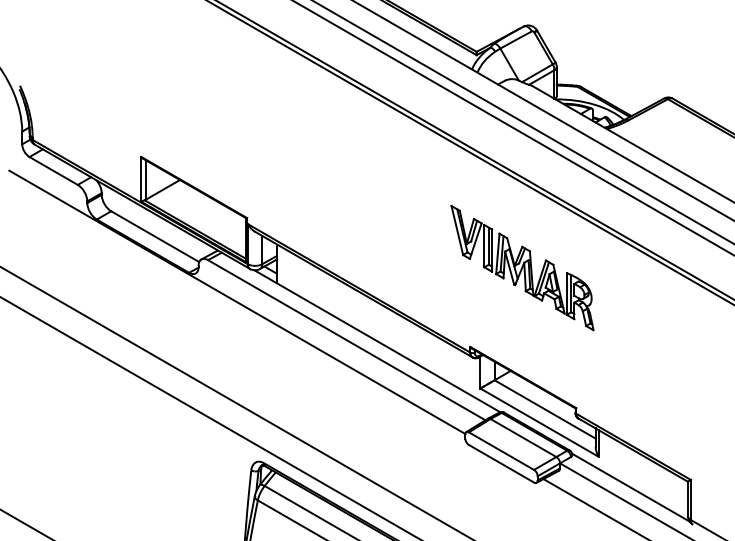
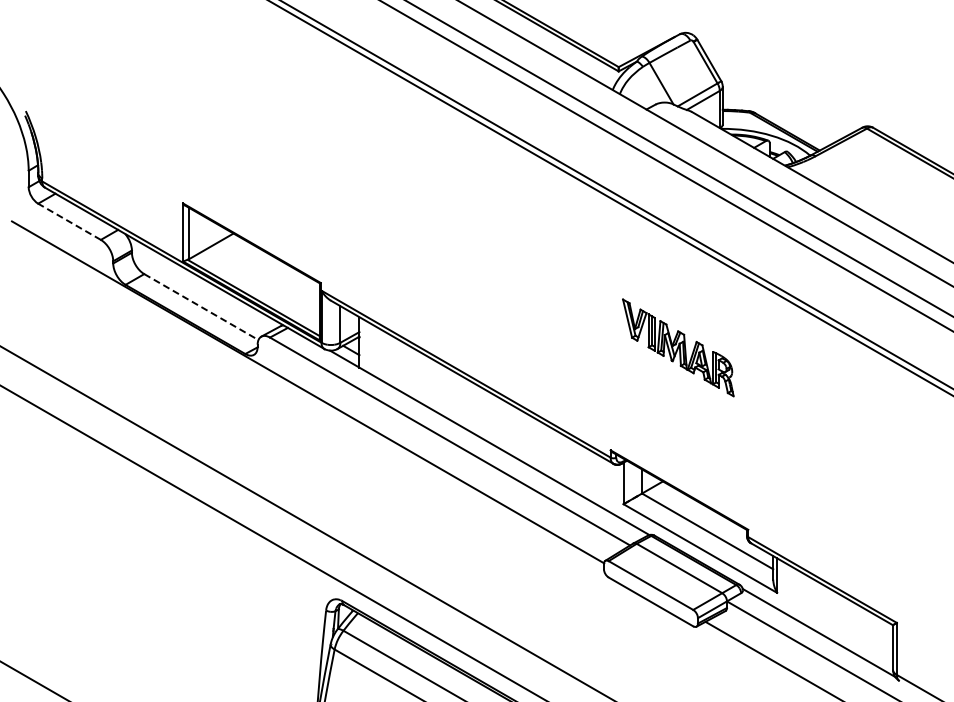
line: (53, 170) -> (69, 221), solid -> dashed
line: (155, 236) -> (201, 307), solid -> dashed
part: (522, 267) -> (678, 347), size x0.6

